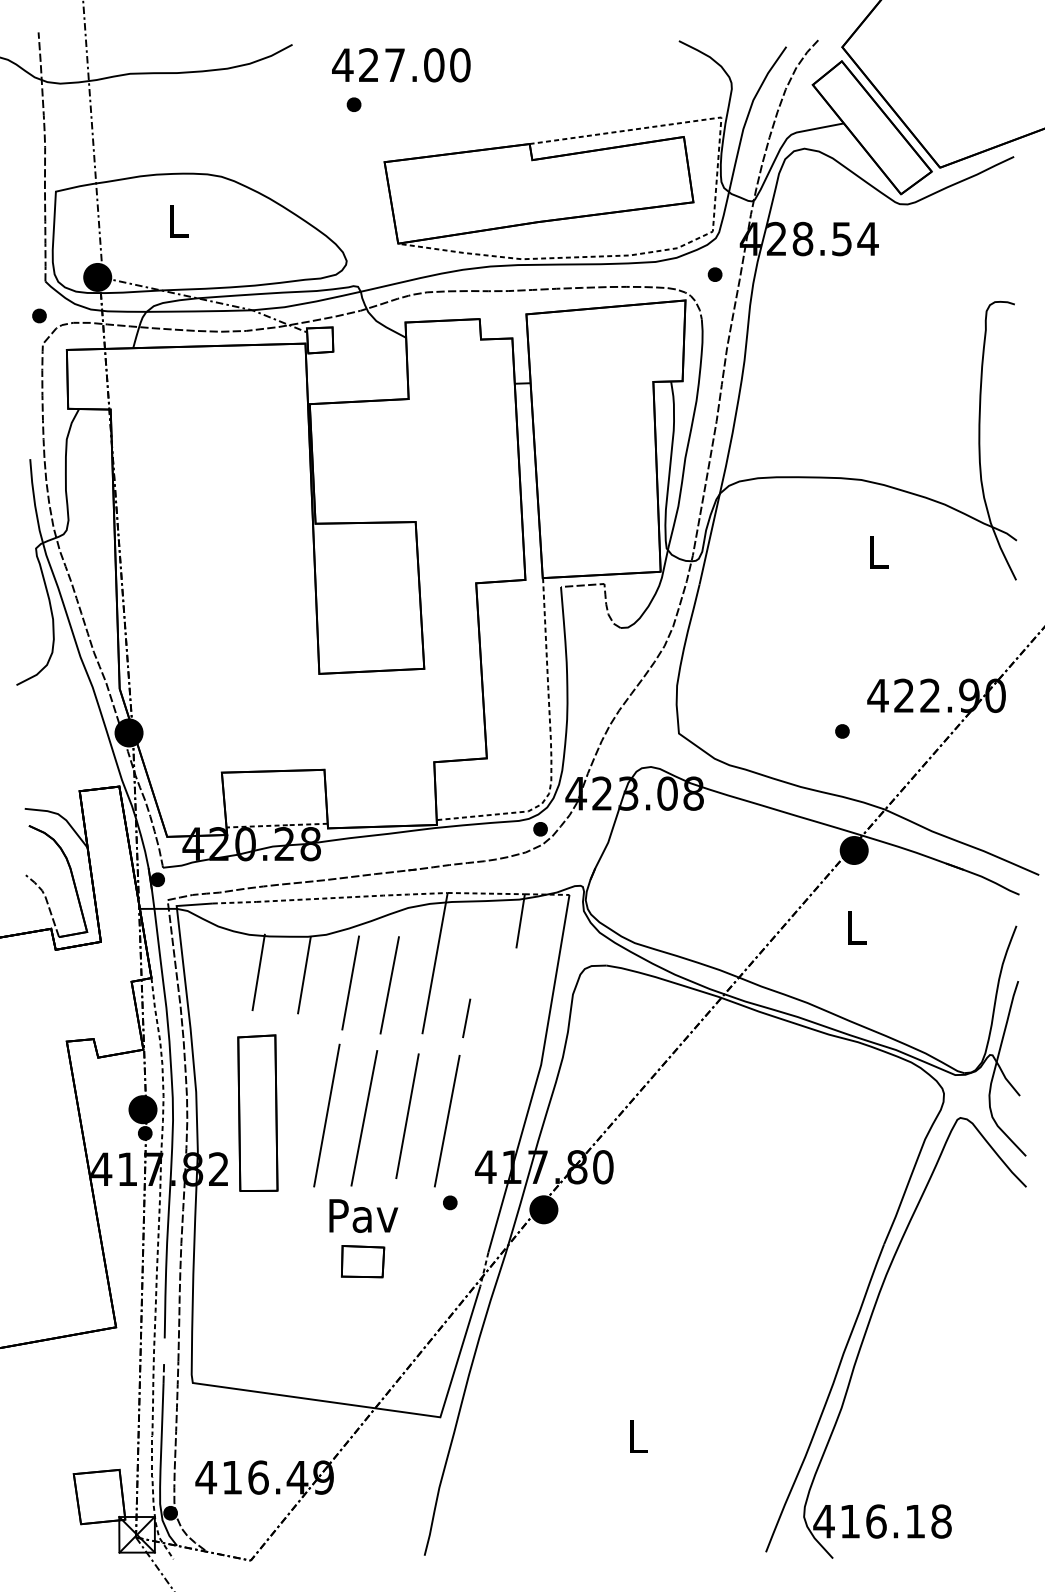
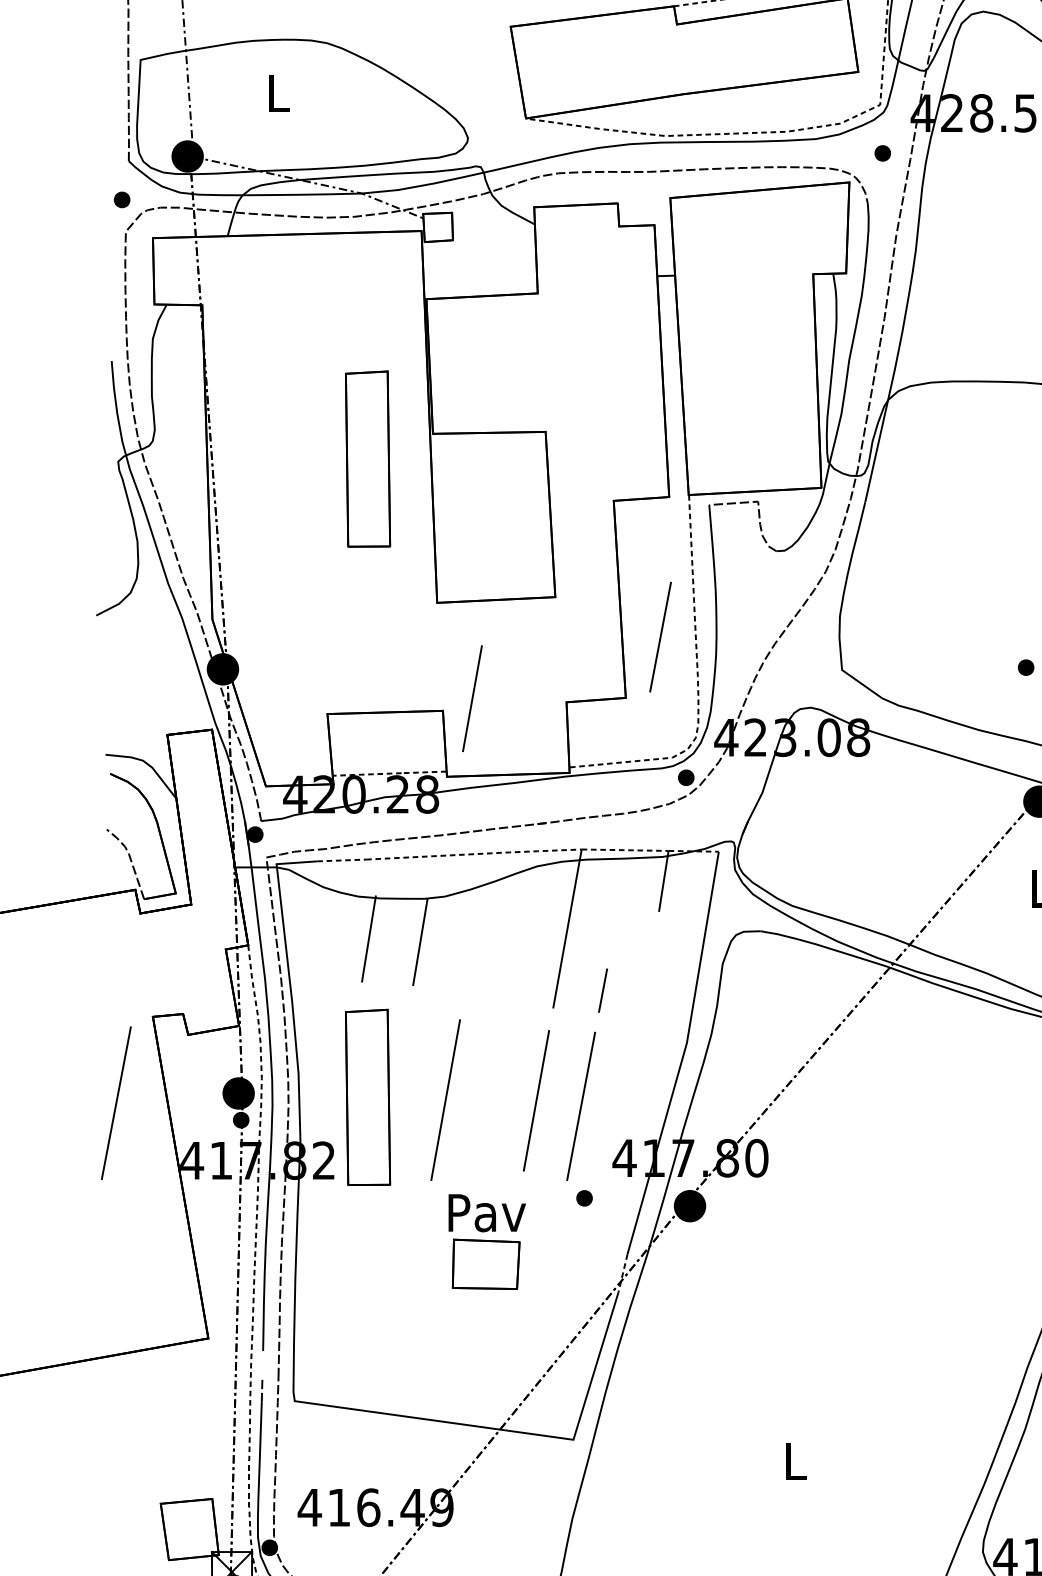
part: (257, 545) -> (367, 458), added
line: (350, 982) -> (472, 698), moved
line: (389, 985) -> (660, 637), moved
line: (364, 1118) -> (116, 1103), moved
part: (363, 1261) -> (486, 1264), size x1.4

